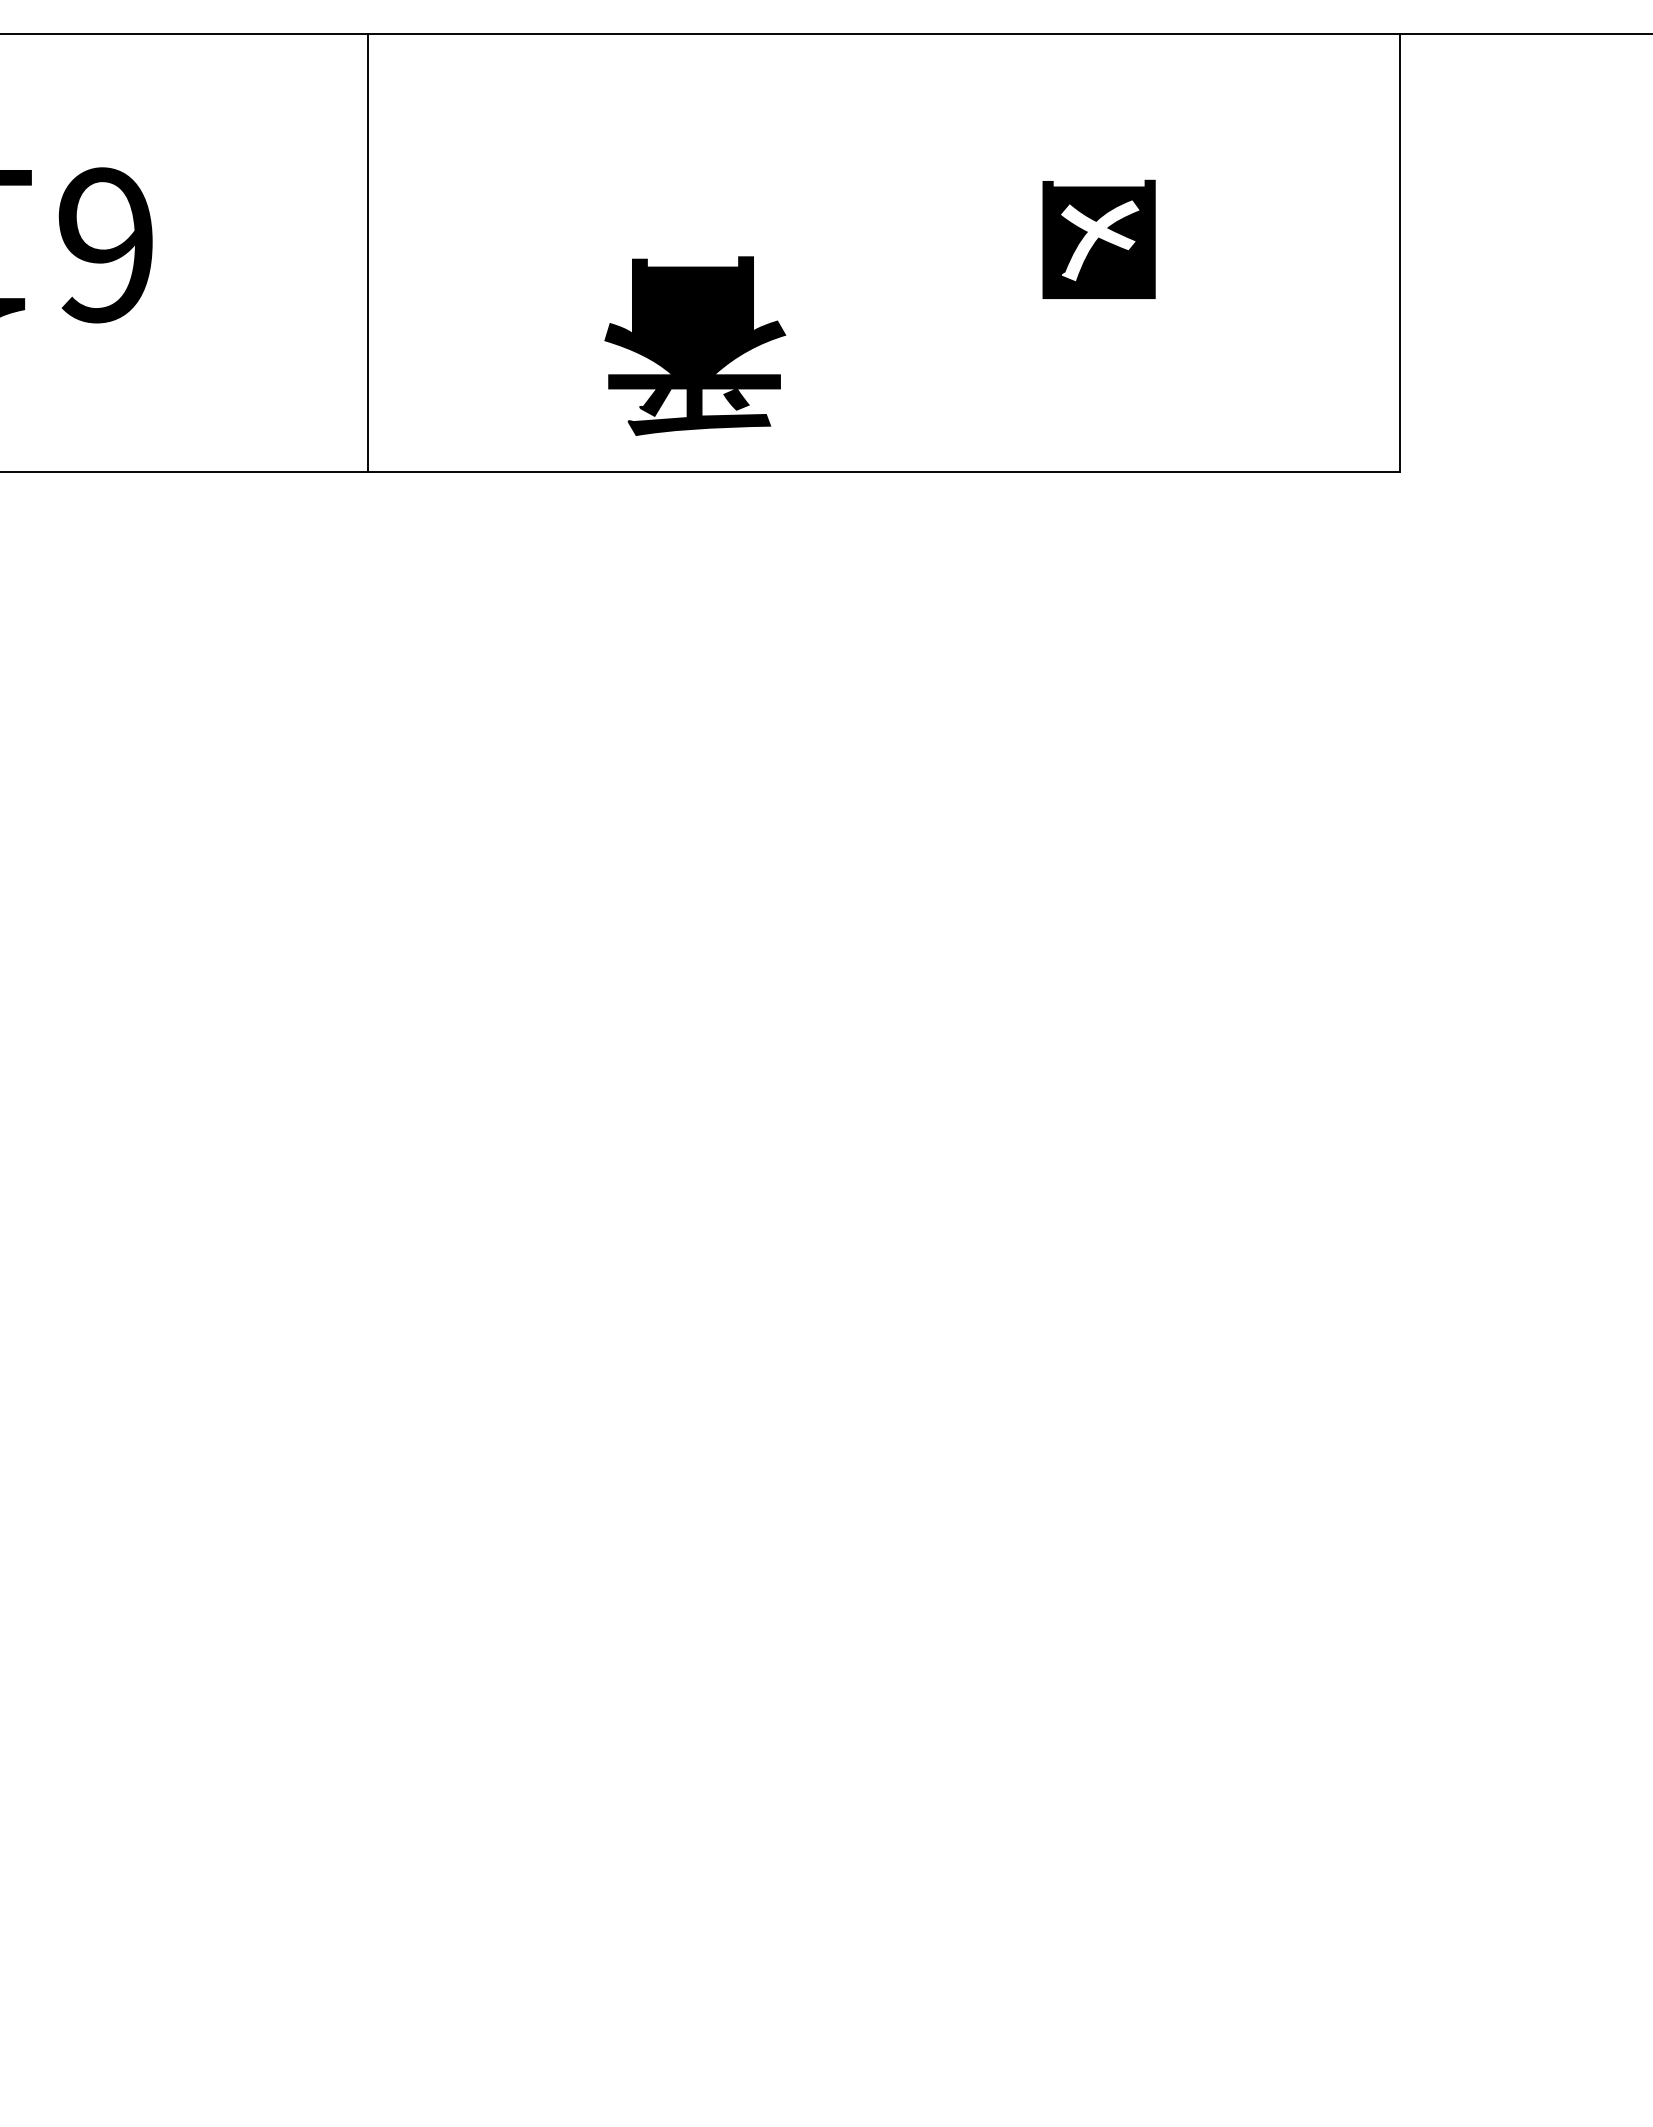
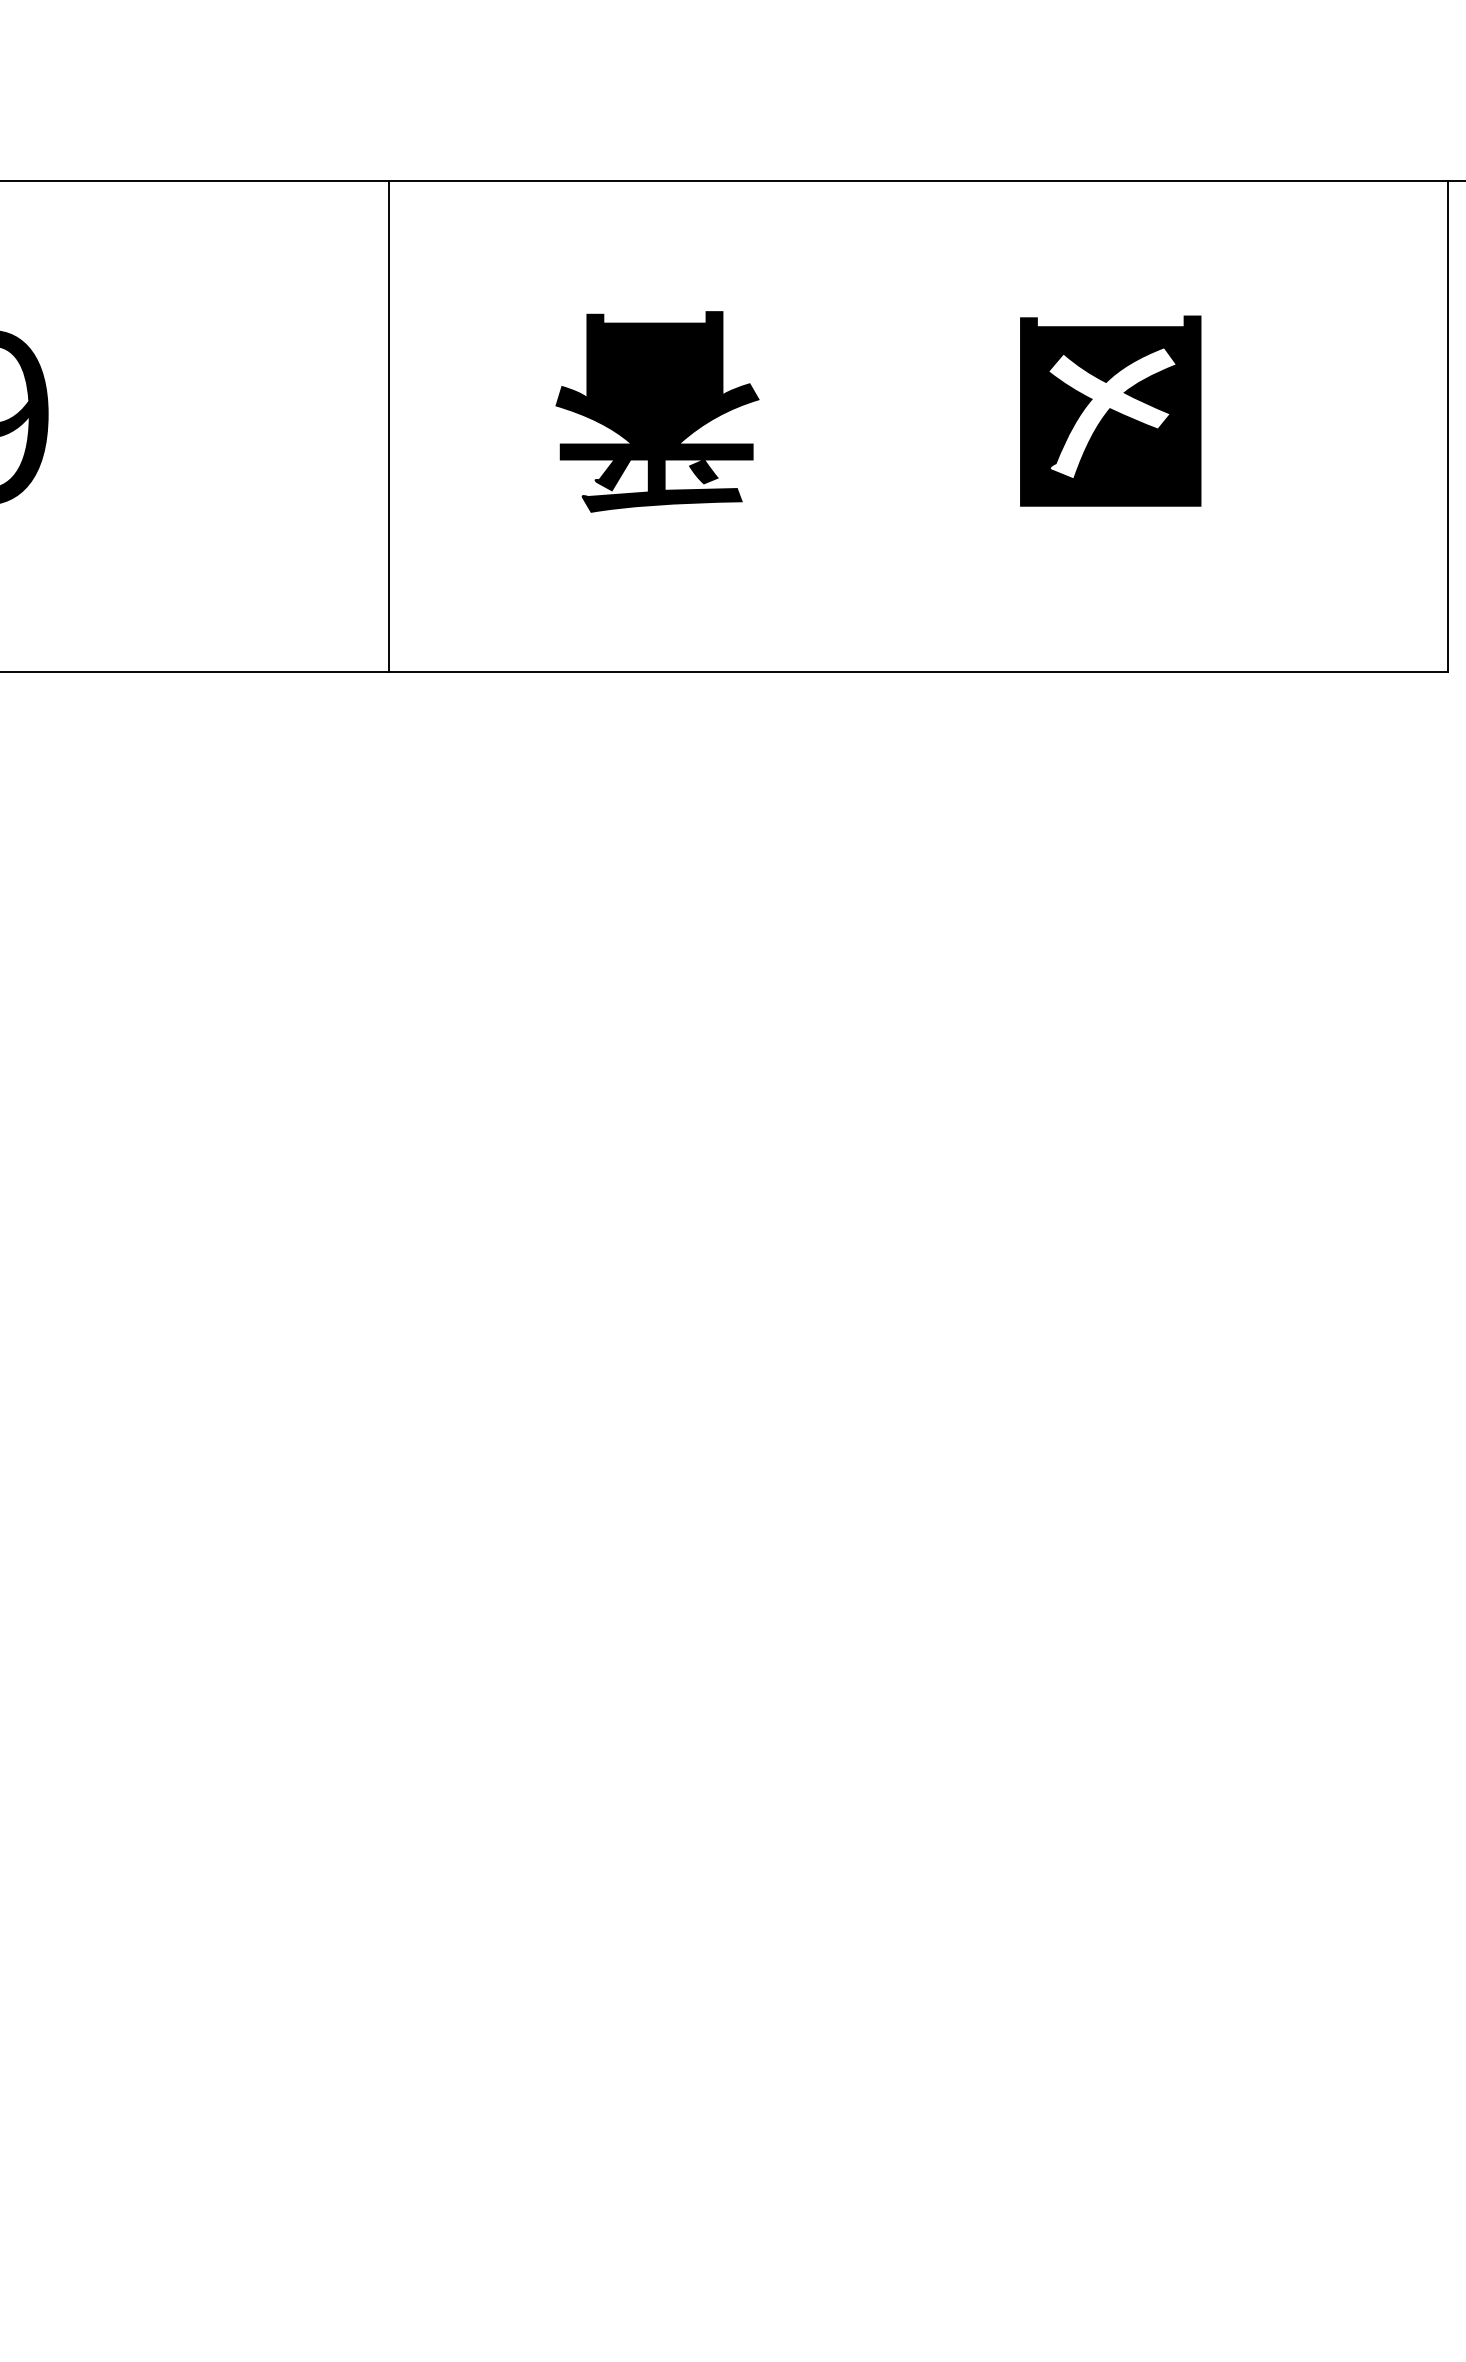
part: (1098, 239) -> (1109, 411), size x1.43
line: (367, 252) -> (388, 425), moved
part: (695, 345) -> (657, 411), moved

